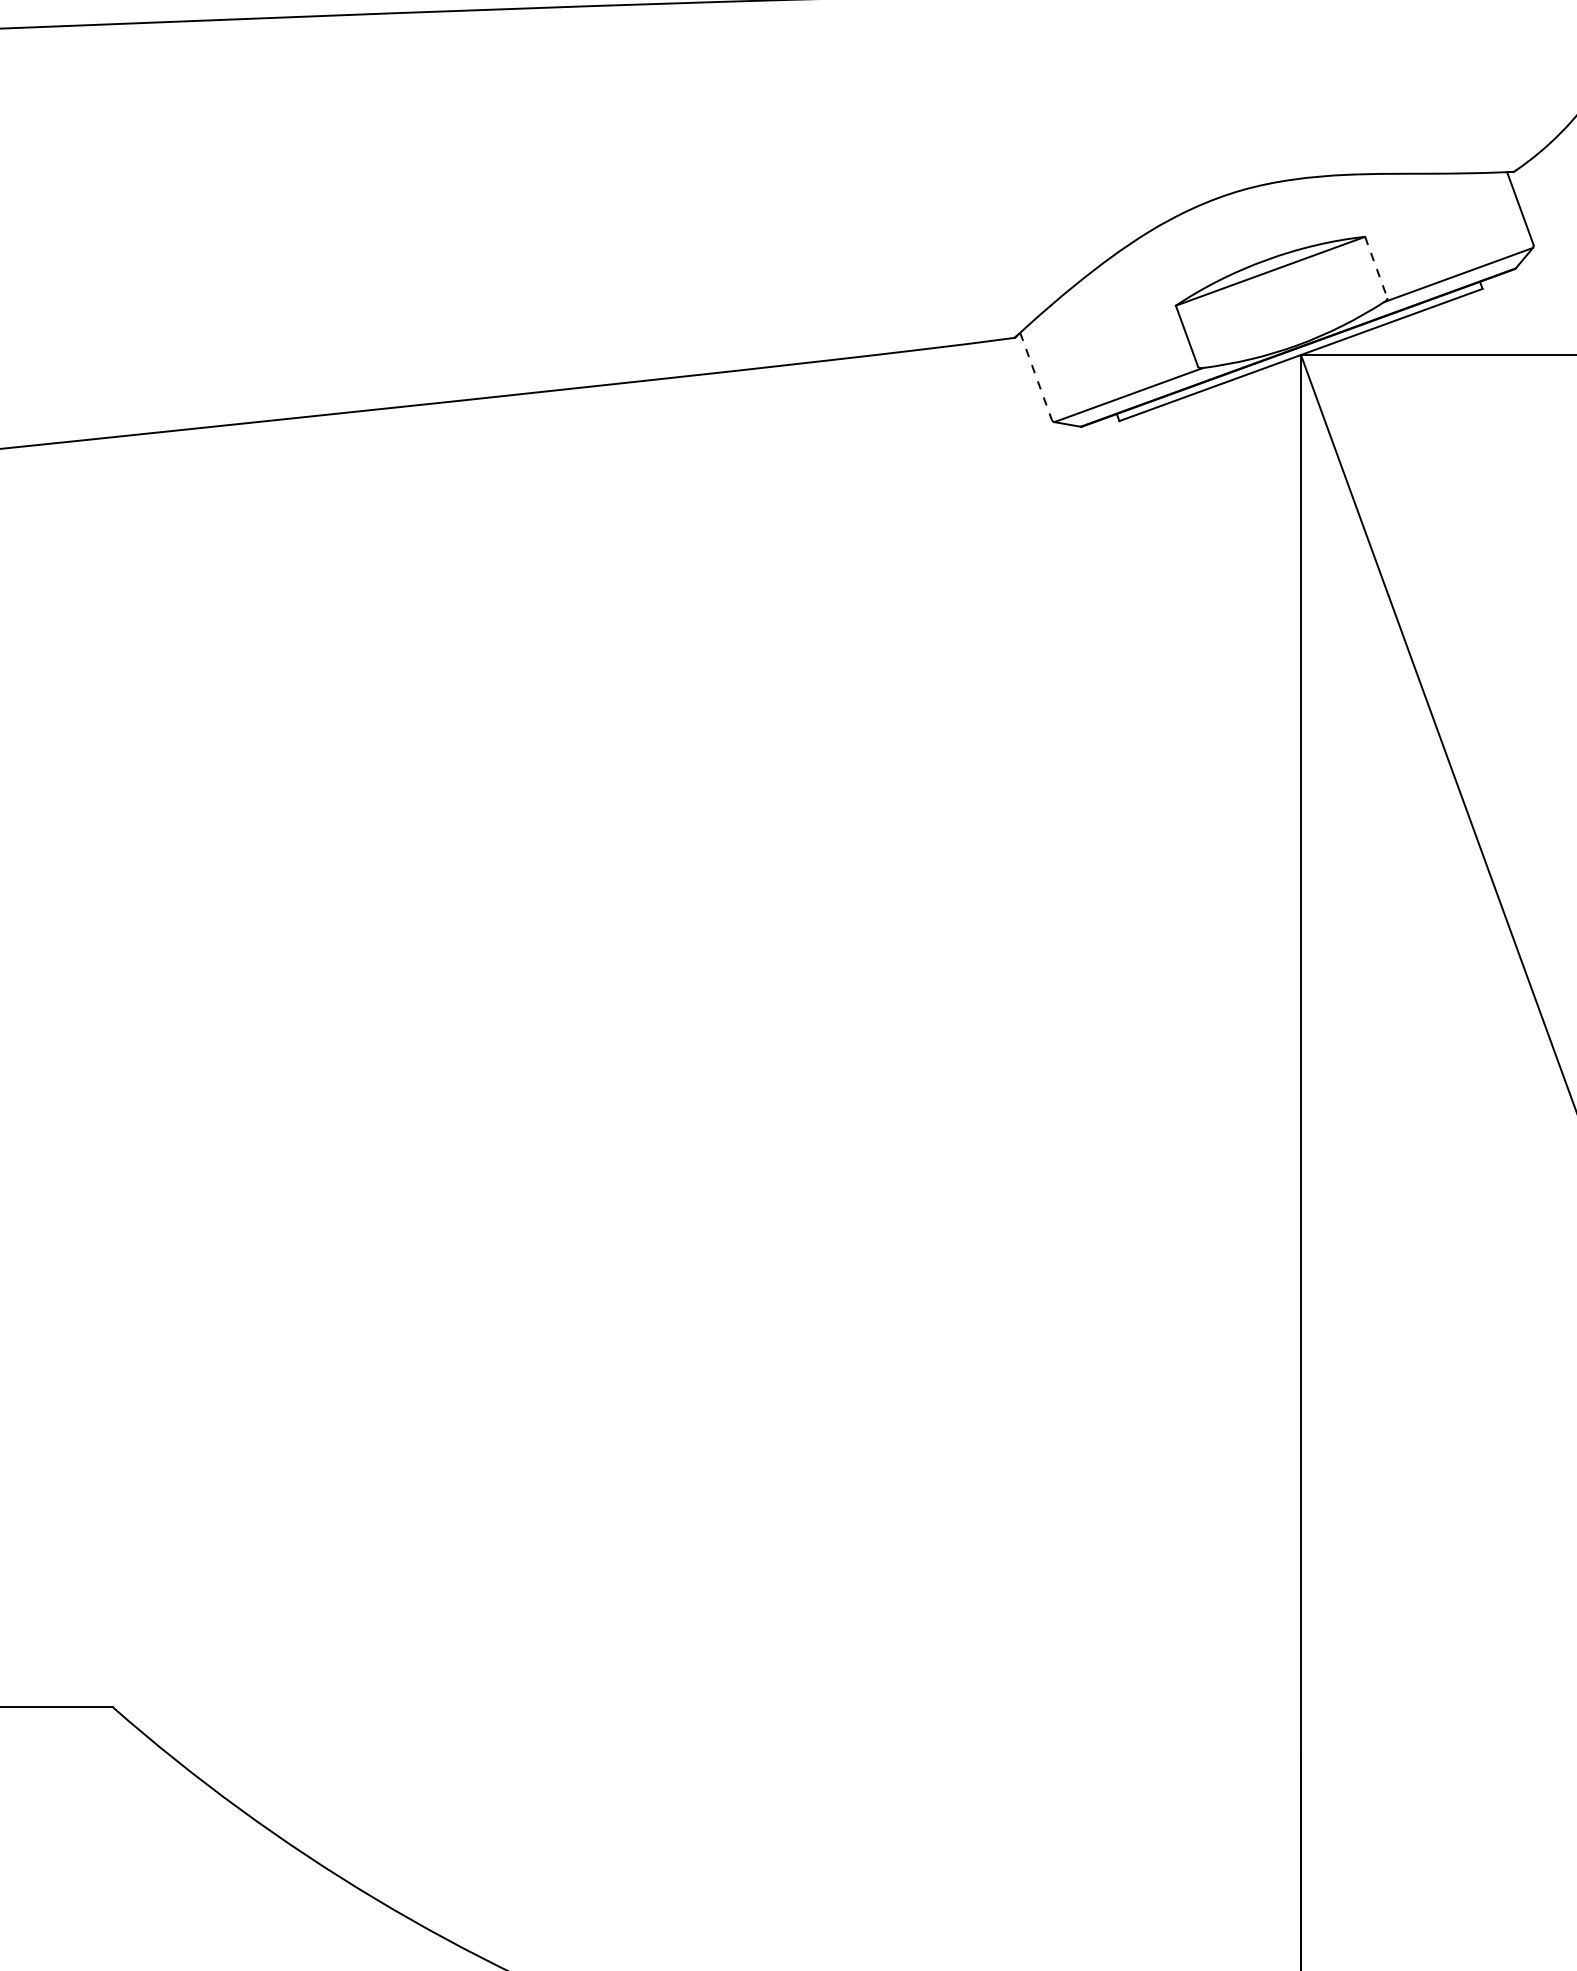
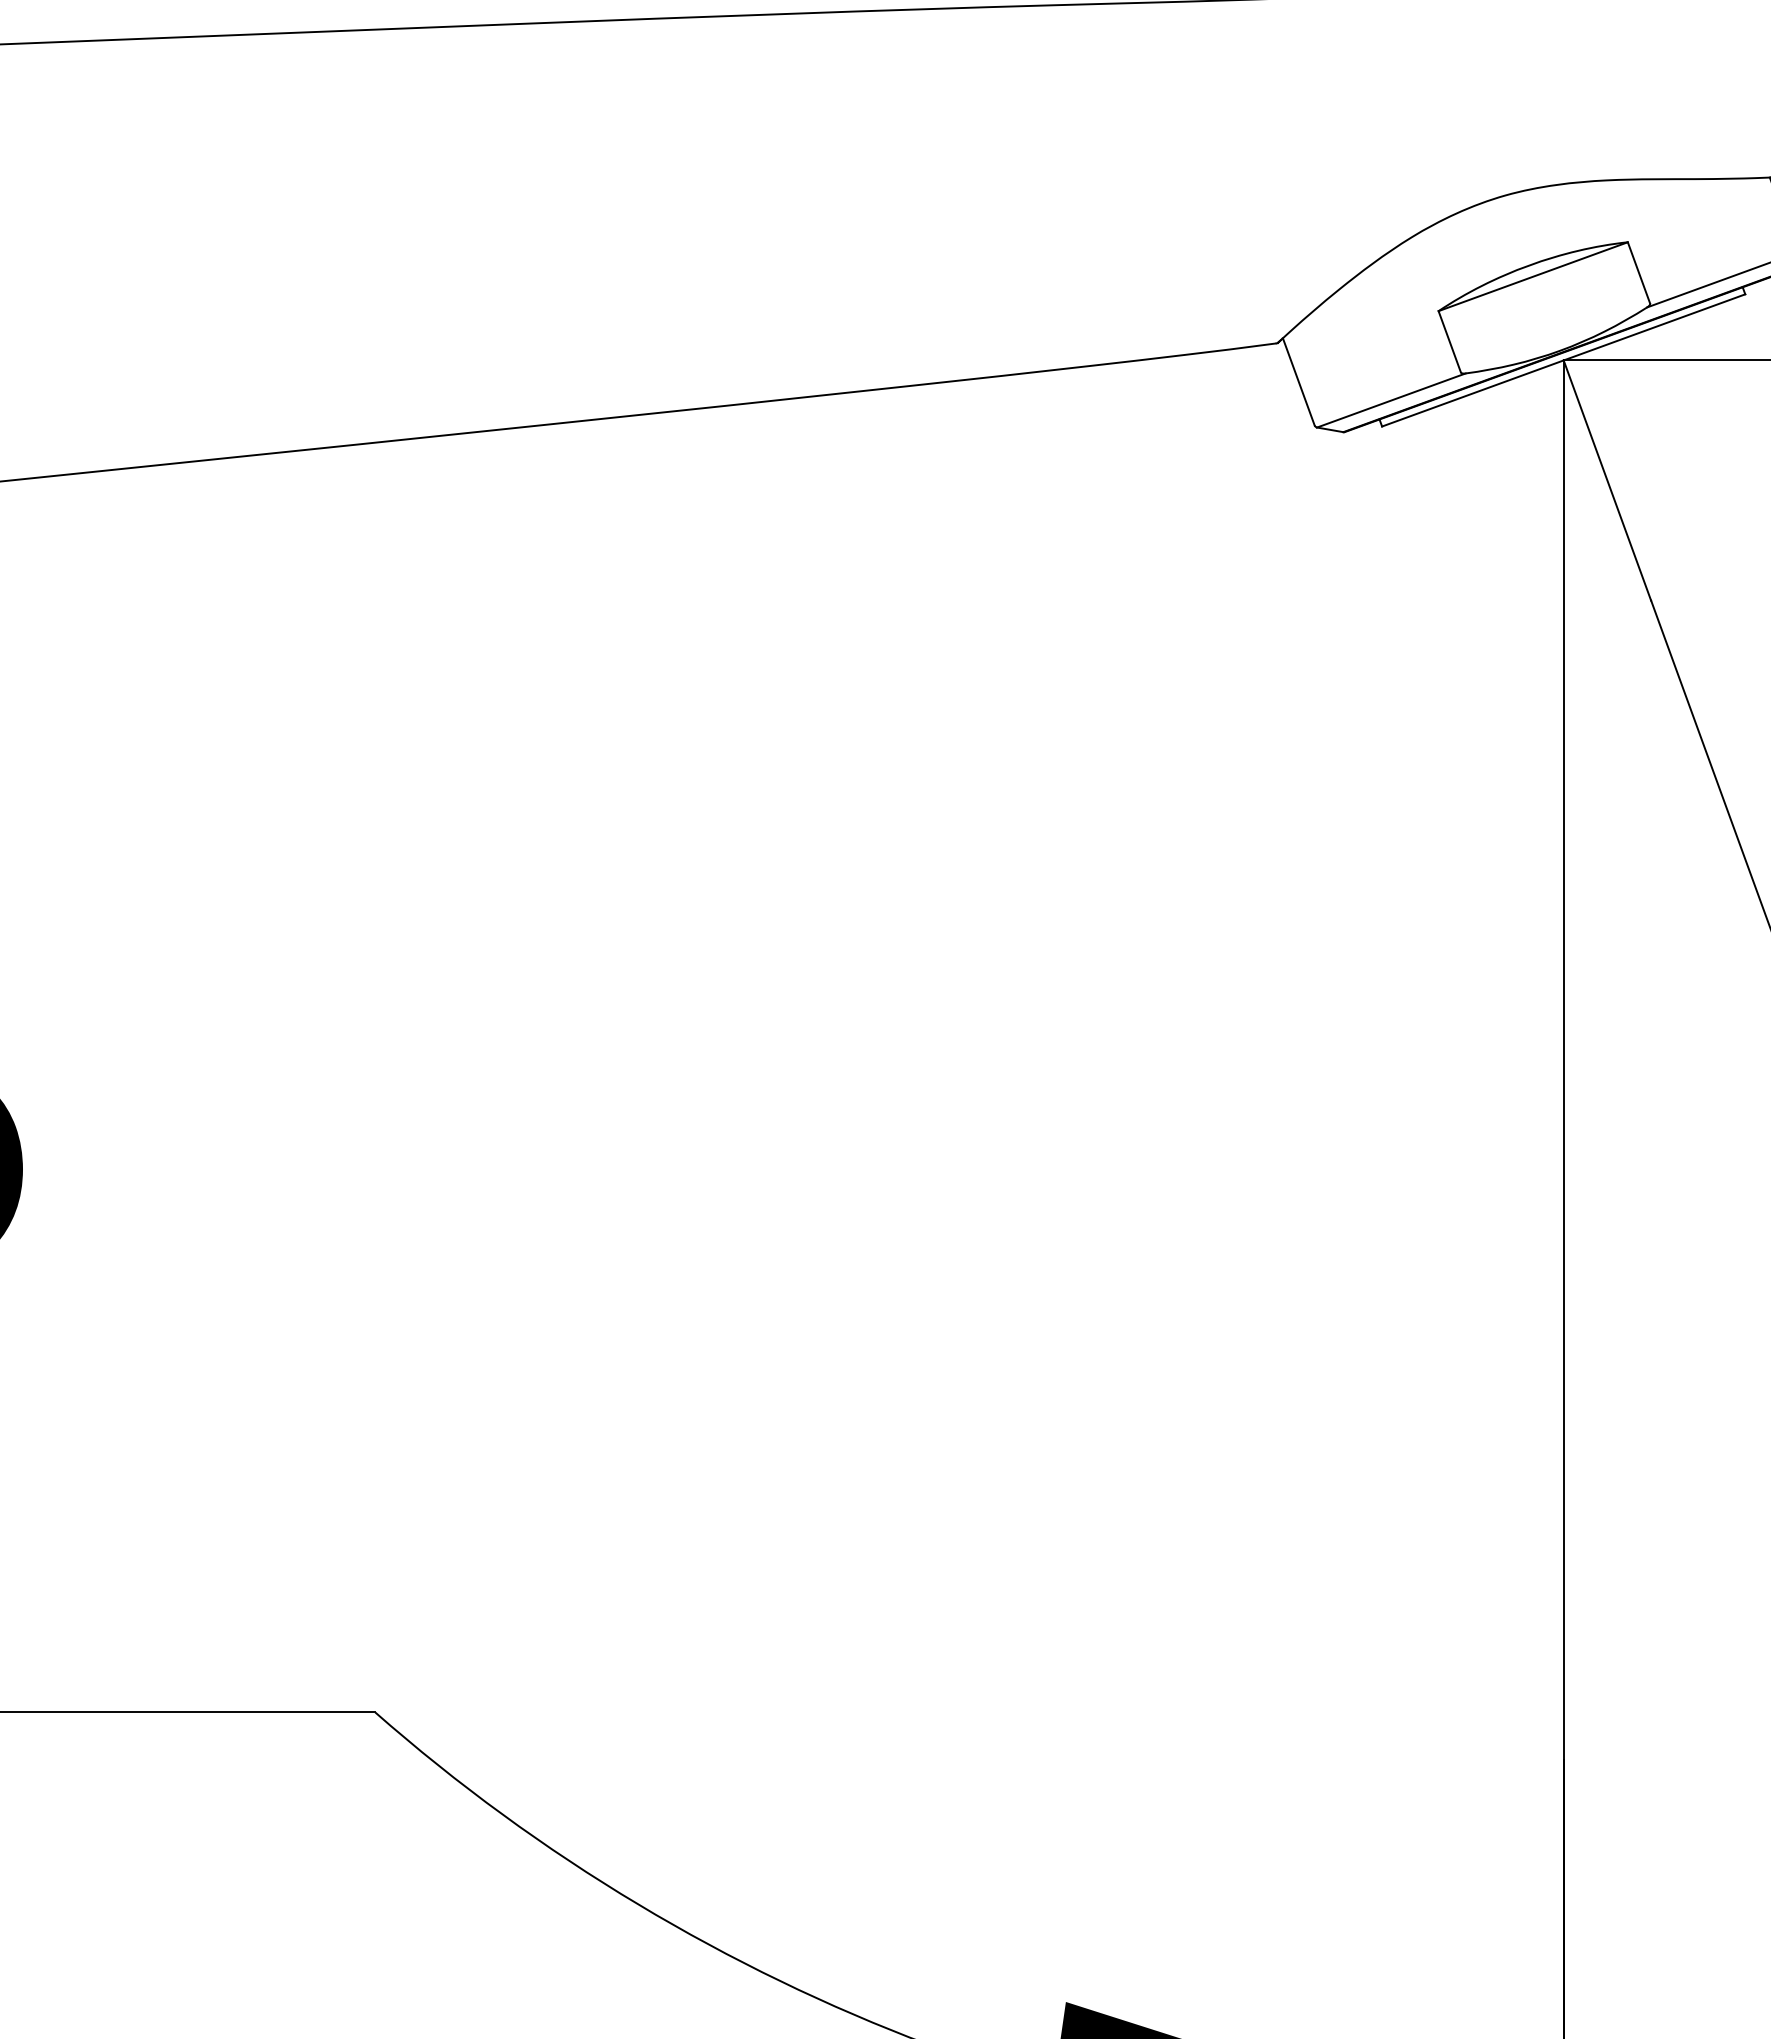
line: (1375, 267) -> (1638, 272), dashed -> solid
line: (1035, 377) -> (1298, 382), dashed -> solid

